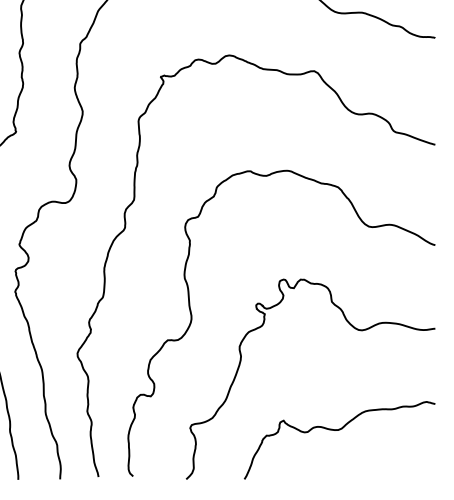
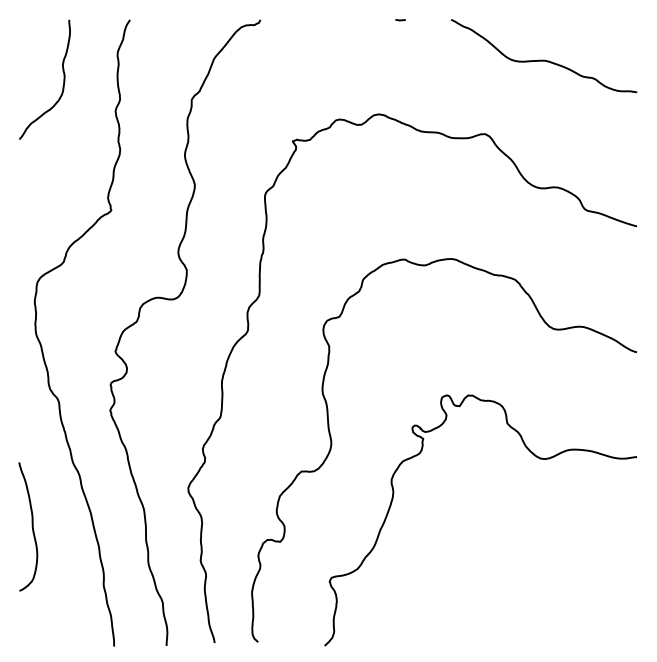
curve: (336, 431) -> (512, 585), removed

